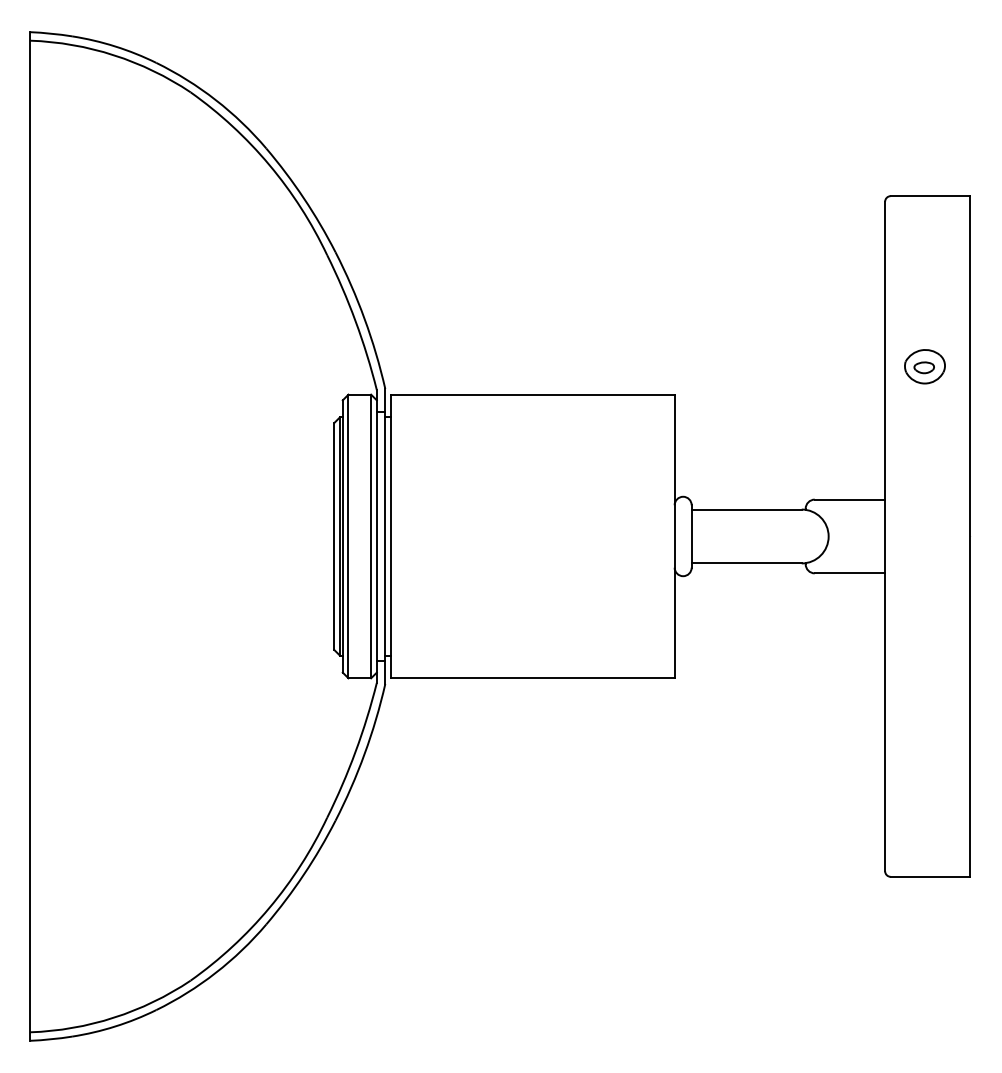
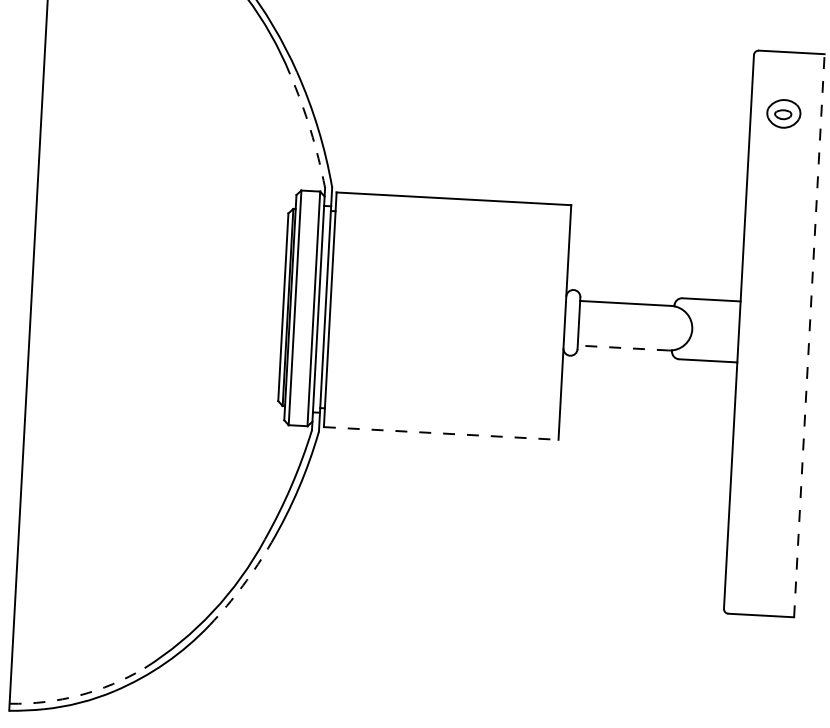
arc: (355, 321) -> (310, 130), solid -> dashed
part: (924, 366) -> (783, 113), moved
line: (970, 536) -> (809, 335), solid -> dashed
line: (746, 563) -> (623, 348), solid -> dashed
line: (532, 678) -> (440, 433), solid -> dashed
arc: (303, 874) -> (242, 585), solid -> dashed
arc: (114, 1017) -> (79, 695), solid -> dashed

